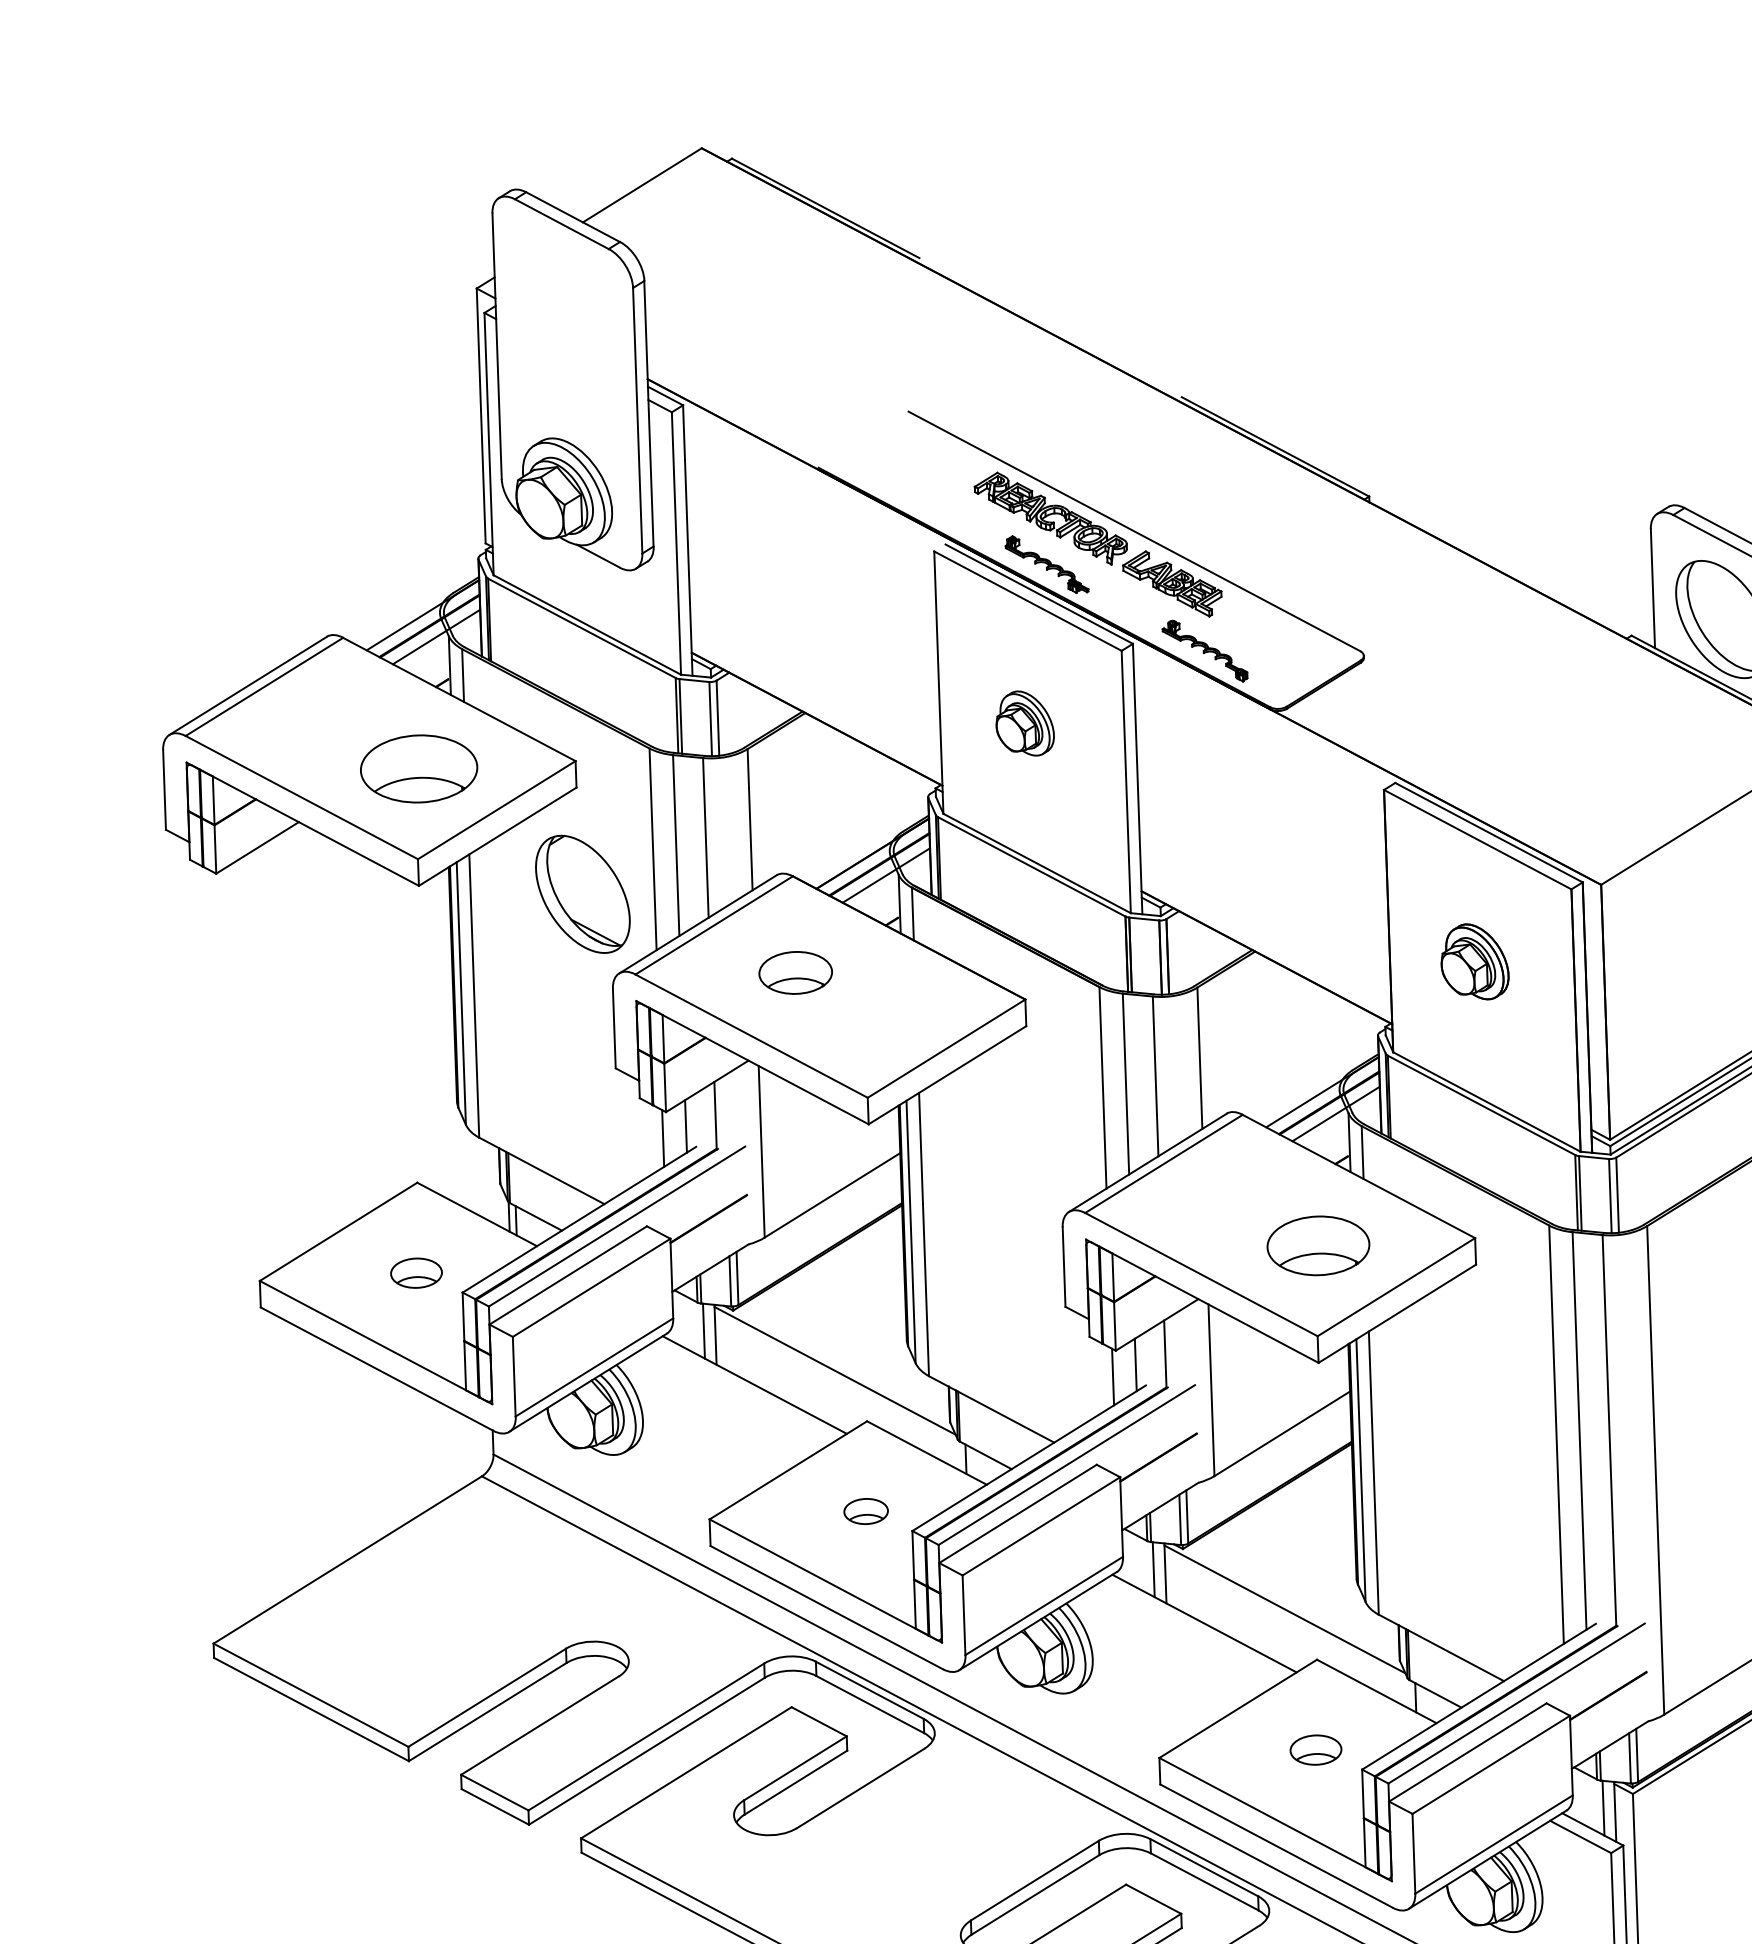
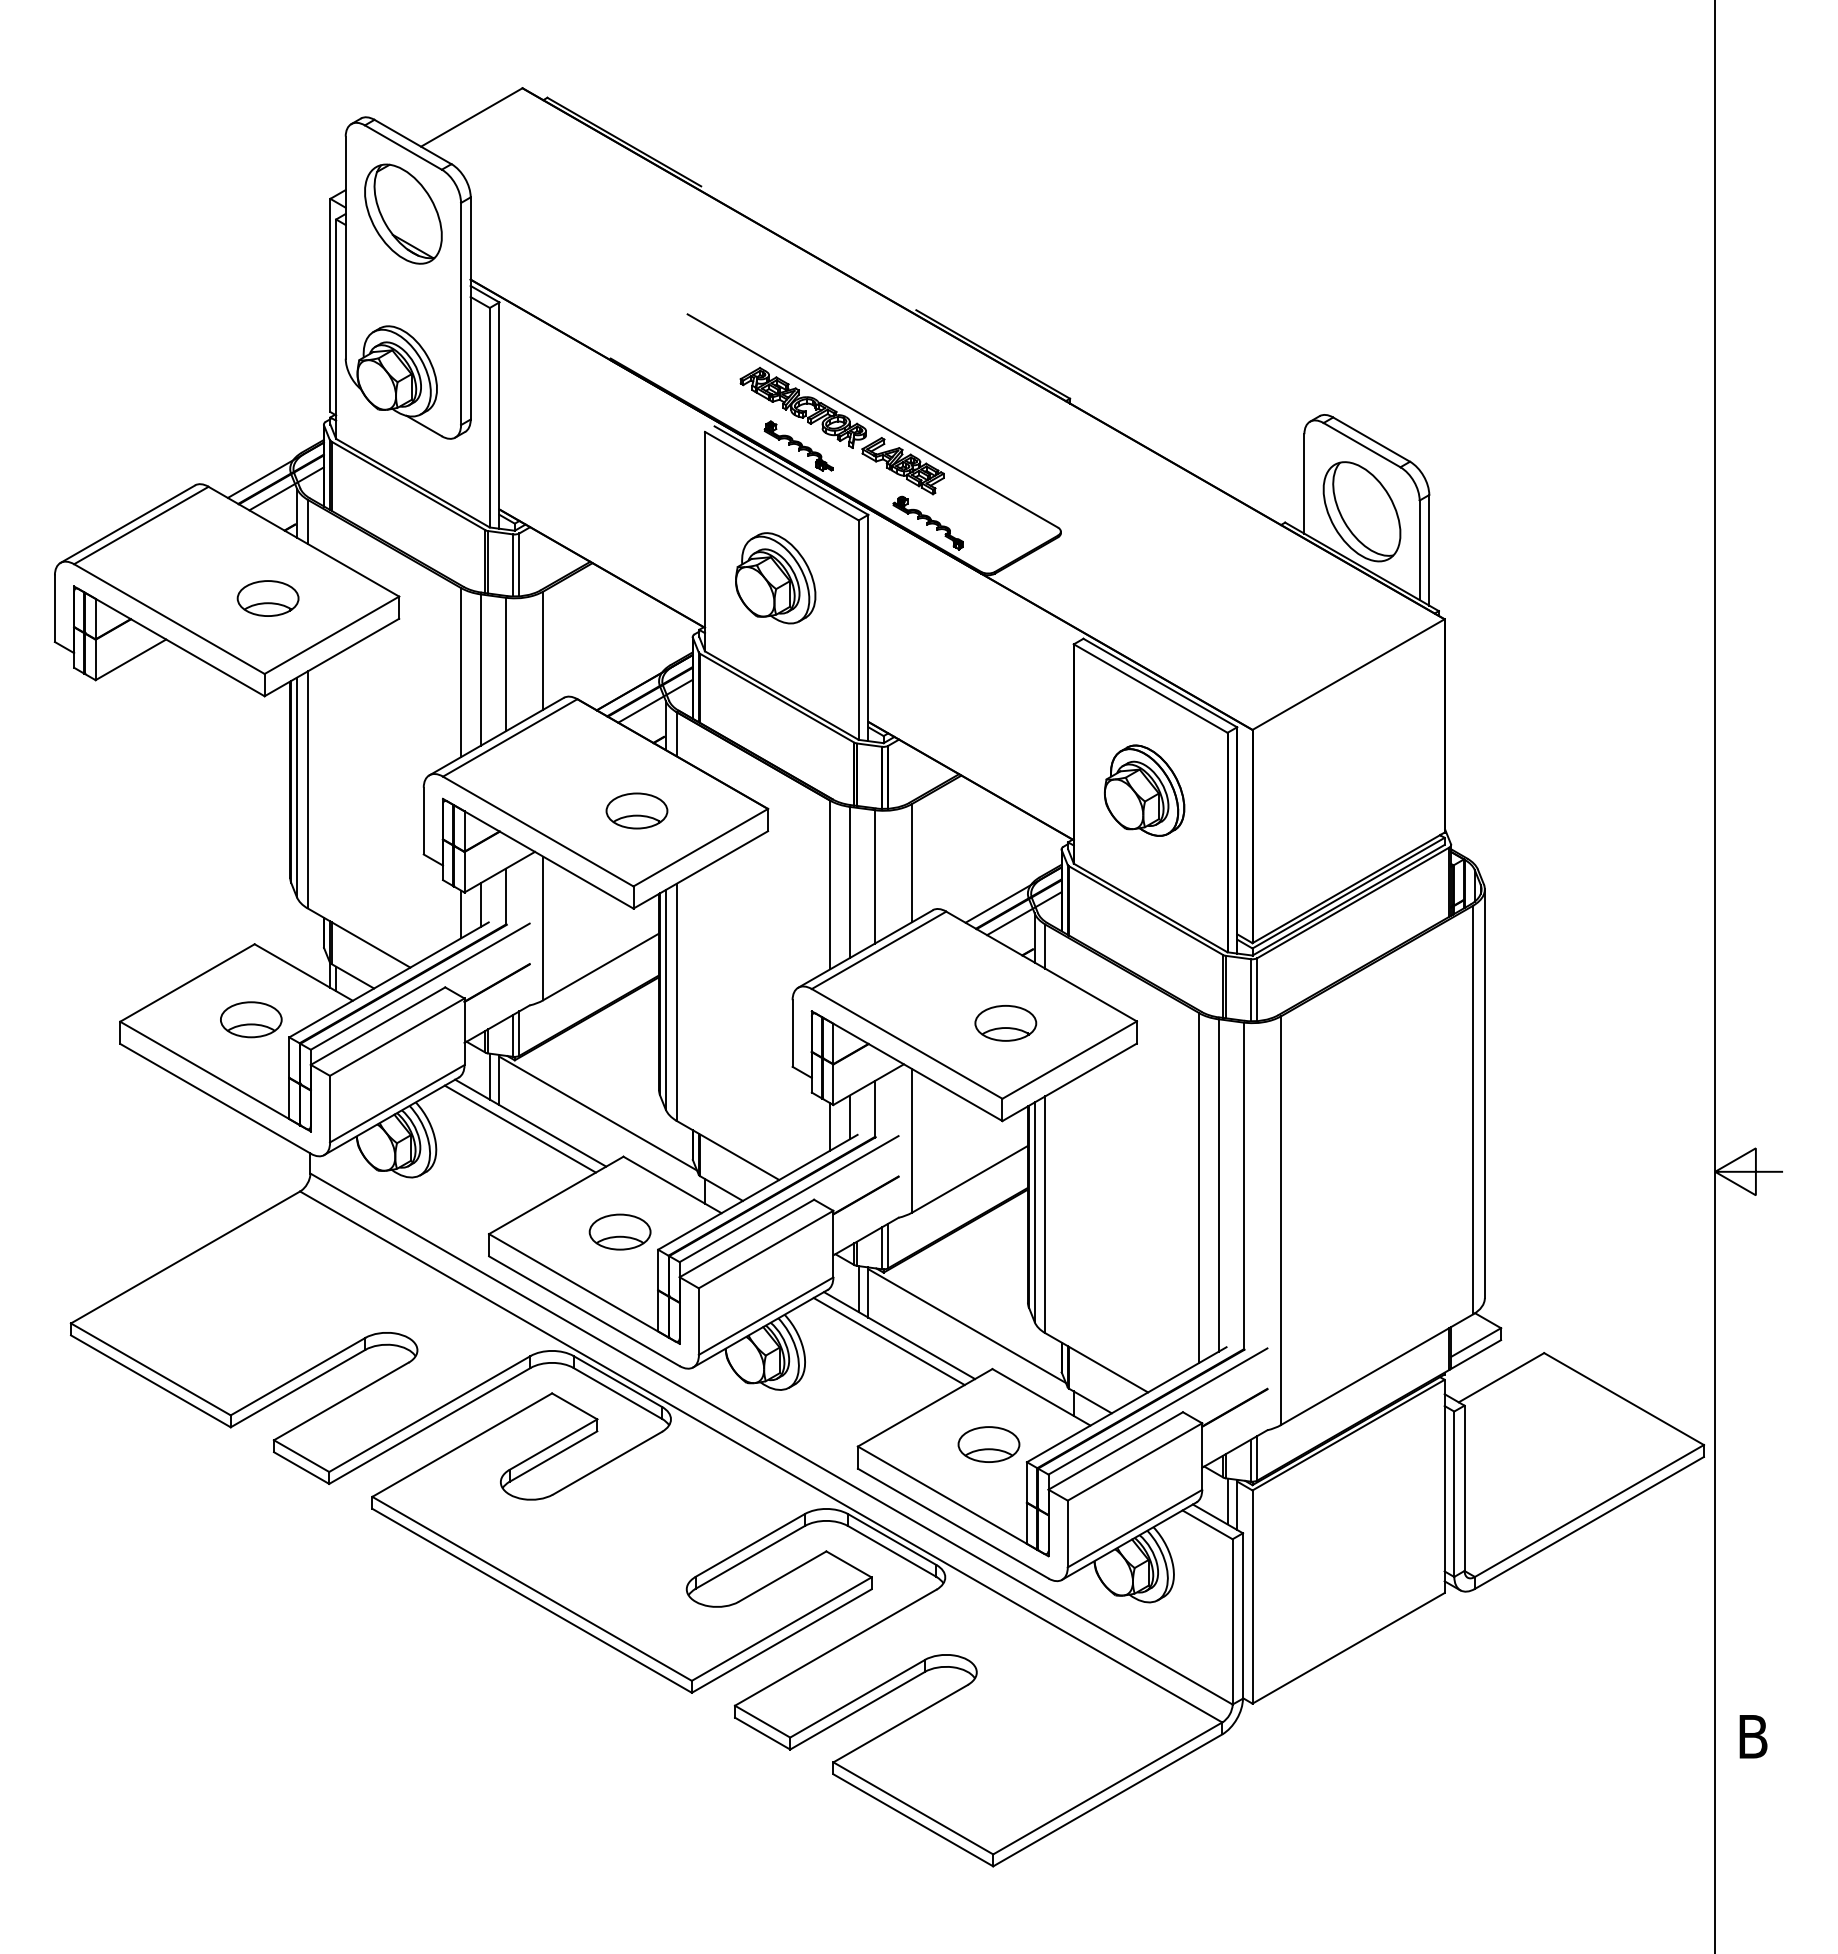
part: (1024, 723) -> (775, 578), size x1.67
part: (418, 768) -> (267, 598), size x0.62
part: (582, 893) -> (403, 213), moved
part: (1474, 961) -> (1144, 790), size x1.43
part: (795, 972) -> (636, 810), moved
part: (1318, 1246) -> (1005, 1023), size x0.71
part: (416, 1272) -> (251, 1019), size x1.43
line: (741, 1391) -> (519, 1128), added
part: (865, 1510) -> (619, 1231), size x1.67
line: (1191, 1631) -> (888, 1341), added
part: (1315, 1750) -> (988, 1444), size x1.43

